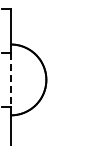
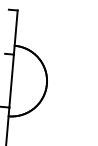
line: (10, 79) -> (11, 80), dashed -> solid

